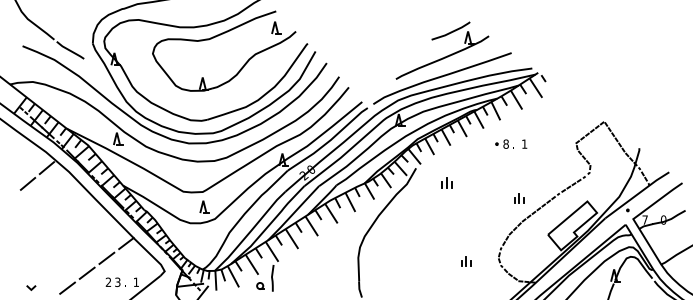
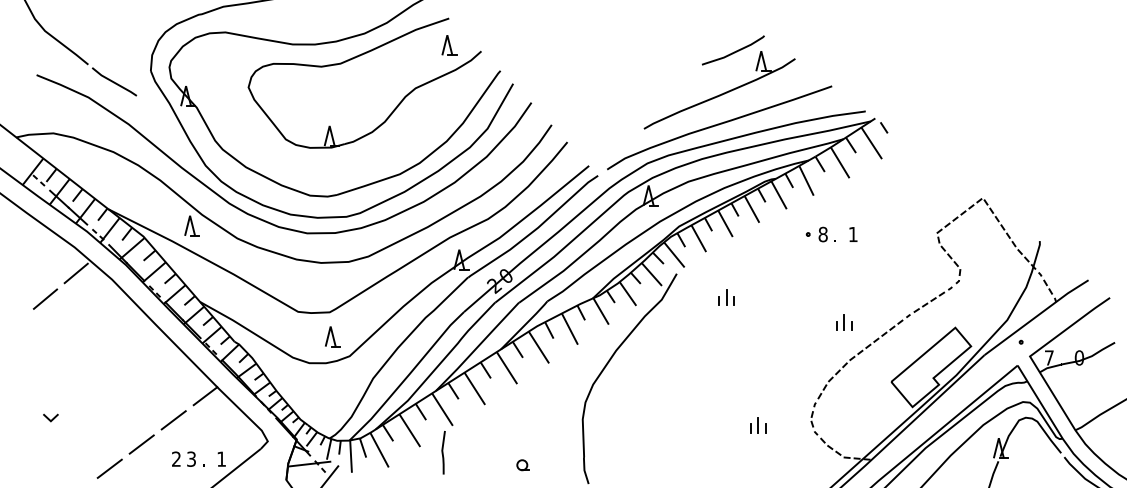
part: (260, 285) -> (522, 464), moved
line: (30, 287) -> (49, 417), moved

